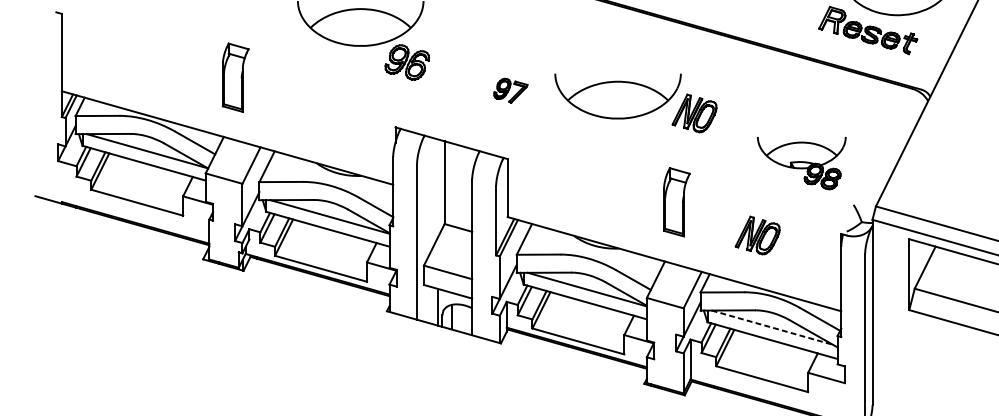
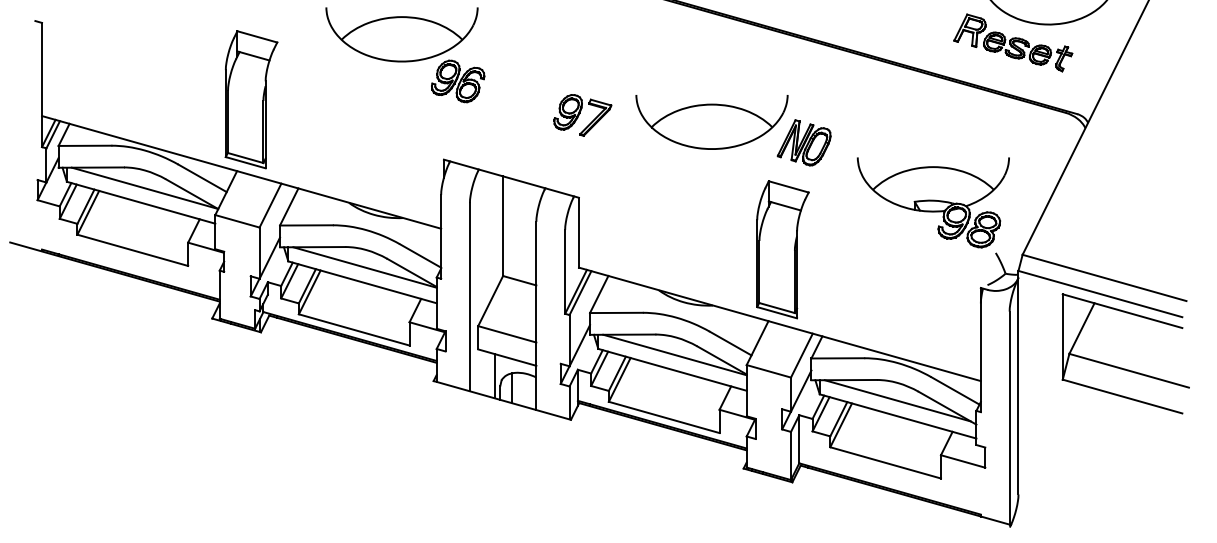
part: (235, 77) -> (251, 99), size x1.67
part: (510, 90) -> (582, 115), size x1.43
part: (801, 163) -> (932, 202), size x1.43
part: (676, 202) -> (782, 249), size x1.67
part: (757, 235) -> (879, 289), removed
line: (772, 327) -> (897, 400), dashed -> solid

